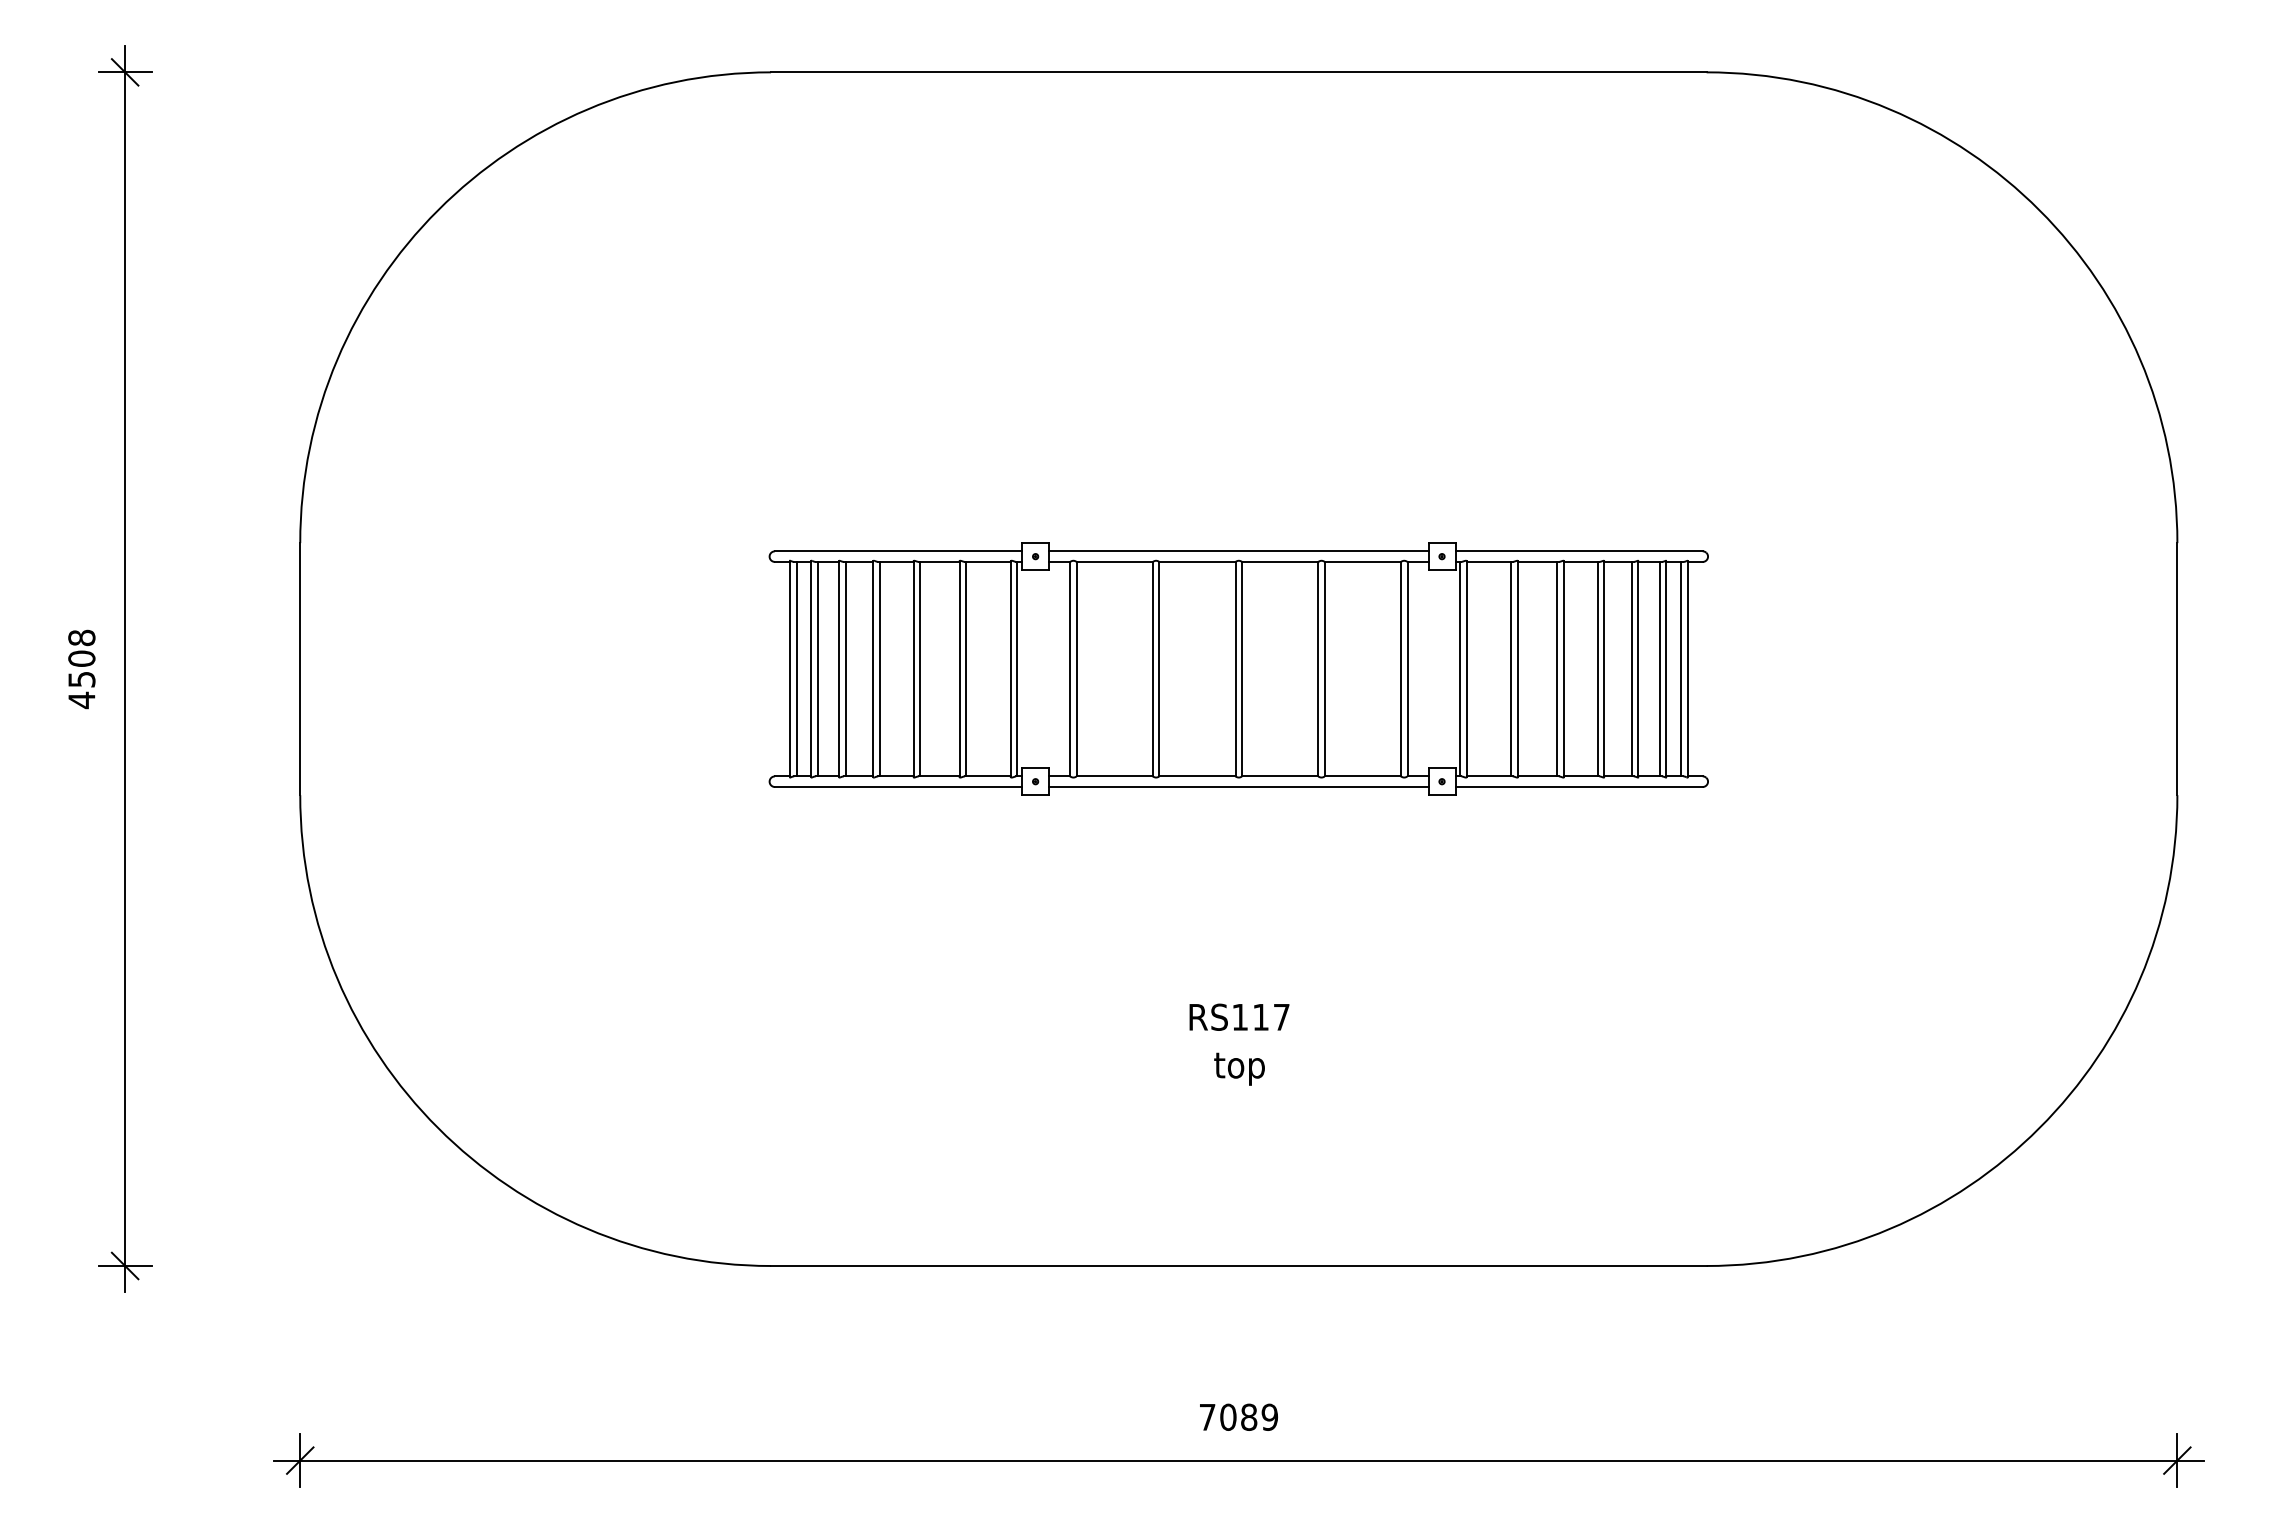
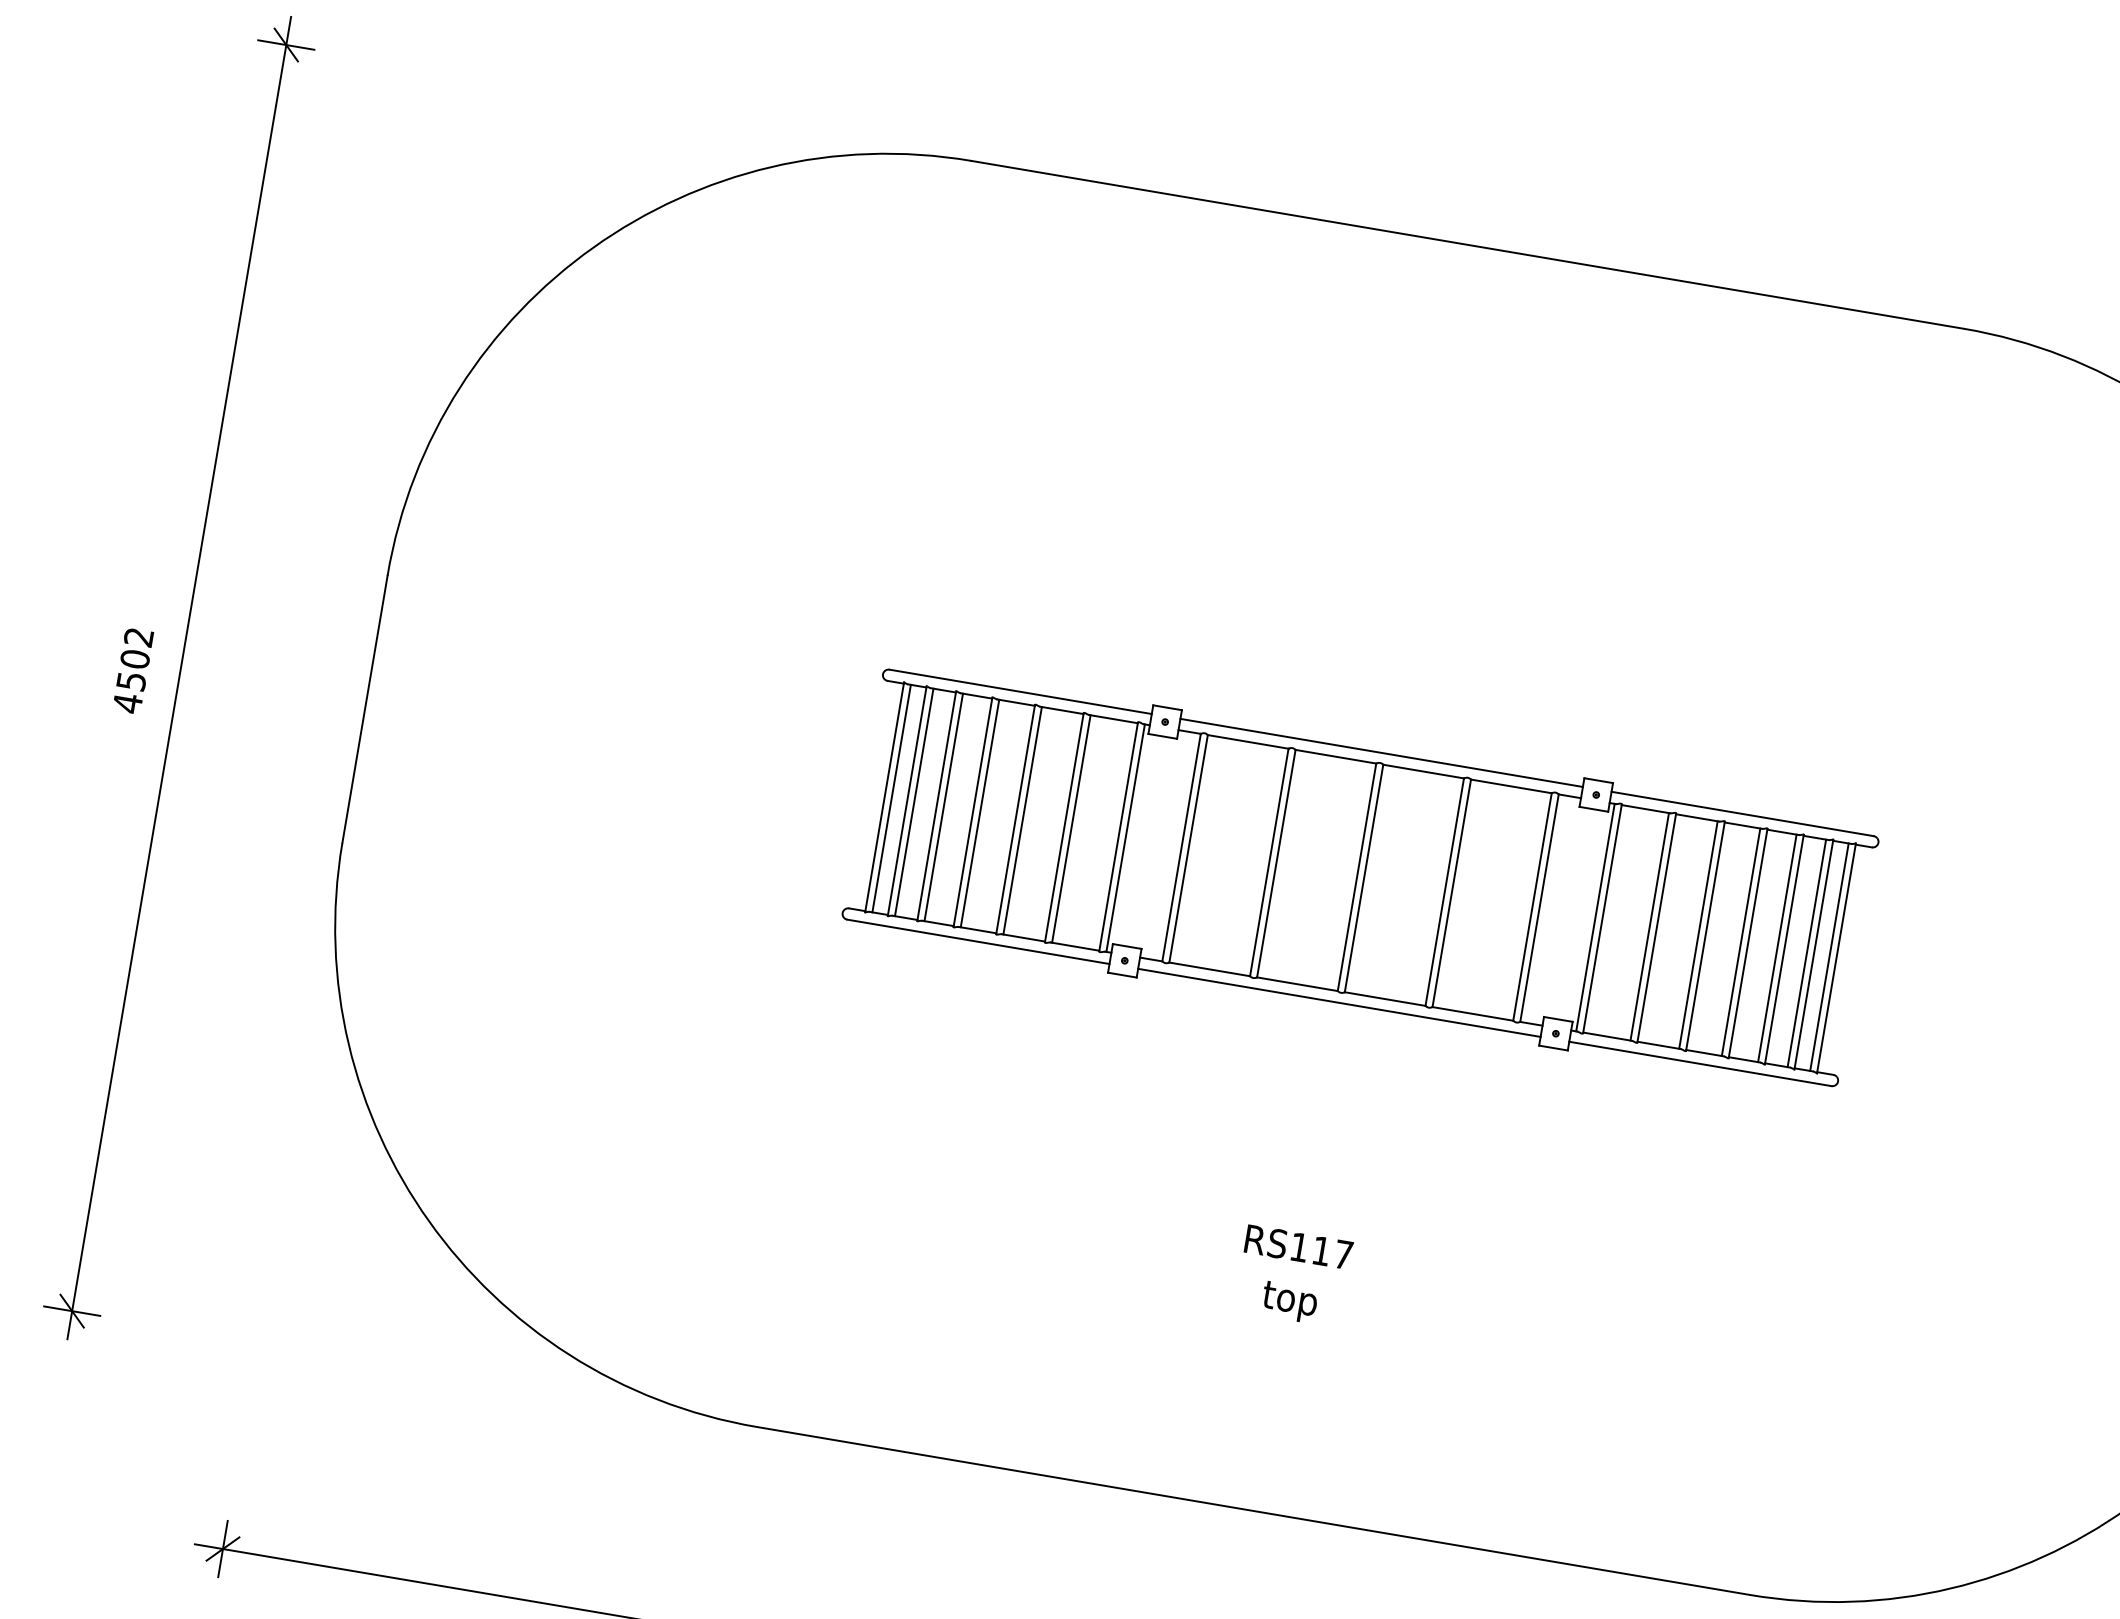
text: (81, 637) -> (138, 636), 4508 -> 4502

